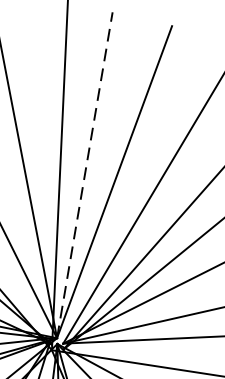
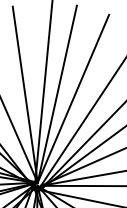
line: (85, 175) -> (57, 94), dashed -> solid

